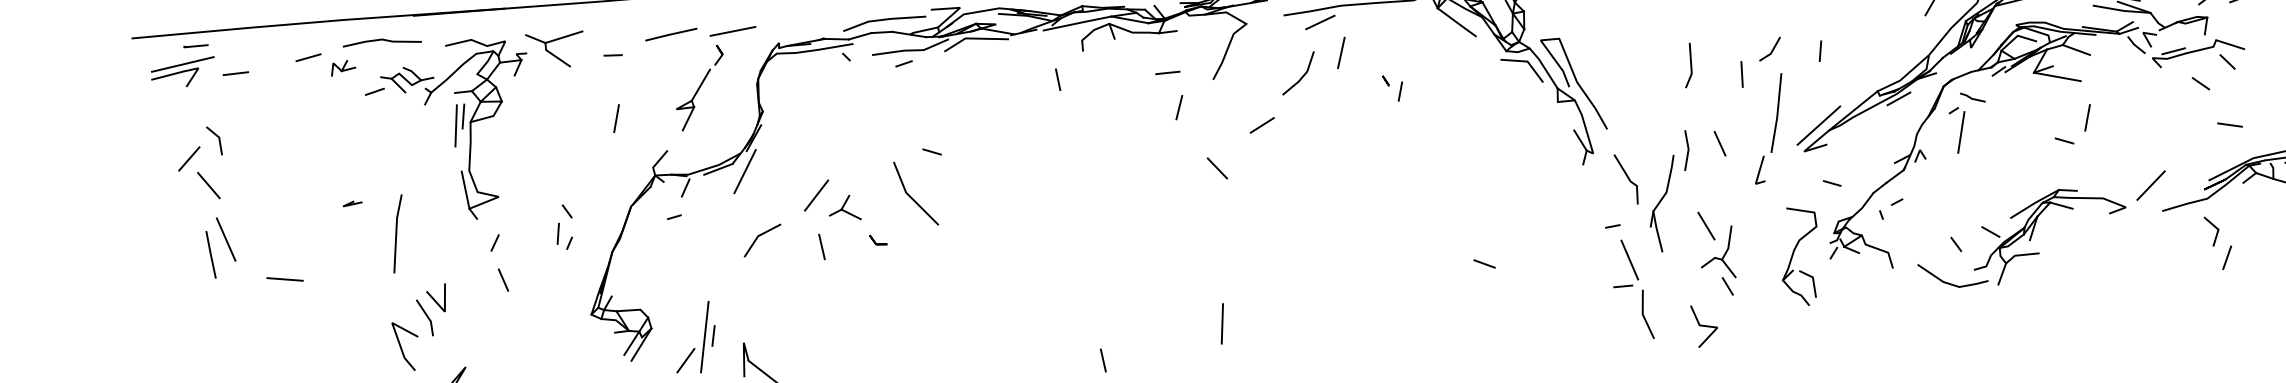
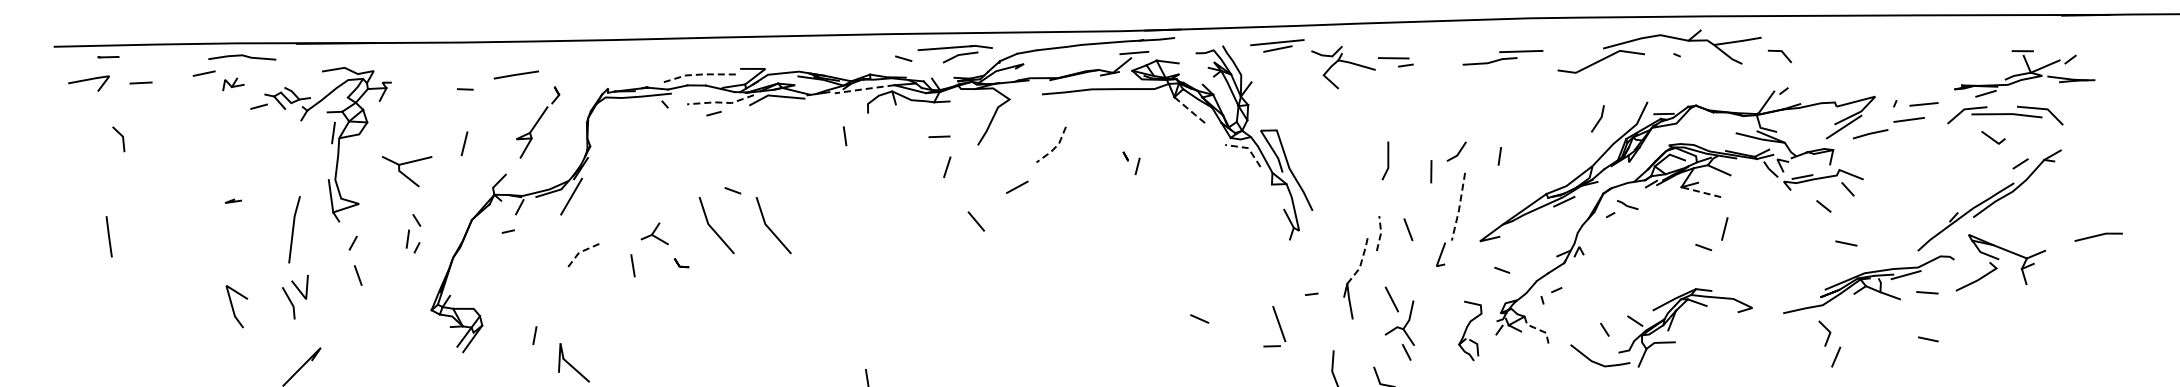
line: (882, 19) -> (698, 74), solid -> dashed
line: (1319, 22) -> (1072, 102), removed
line: (1076, 23) -> (864, 89), solid -> dashed
line: (1457, 23) -> (1190, 111), solid -> dashed
line: (733, 30) -> (569, 75), removed
line: (382, 40) -> (242, 56), moved
part: (554, 50) -> (406, 171), moved
line: (910, 50) -> (720, 102), solid -> dashed
line: (1340, 52) -> (1088, 129), removed
line: (1527, 62) -> (1248, 148), solid -> dashed
line: (182, 63) -> (95, 71), removed
line: (1303, 76) -> (1055, 147), solid -> dashed
line: (2056, 77) -> (1700, 192), solid -> dashed
line: (1777, 115) -> (1459, 208), solid -> dashed
line: (455, 125) -> (326, 140), removed
line: (1818, 125) -> (1493, 219), removed
line: (1960, 131) -> (1615, 233), removed
line: (1688, 149) -> (1381, 232), solid -> dashed
line: (188, 159) -> (95, 153), removed
line: (1626, 177) -> (1326, 253), removed
line: (207, 184) -> (110, 176), removed
line: (1668, 184) -> (1361, 261), solid -> dashed
line: (2150, 185) -> (1774, 290), removed
line: (978, 192) -> (770, 228), added
line: (816, 195) -> (631, 221), removed
line: (397, 232) -> (294, 228), moved
line: (757, 235) -> (578, 252), solid -> dashed
line: (225, 239) -> (122, 224), removed
line: (1880, 250) -> (1539, 330), solid -> dashed
part: (1800, 255) -> (1470, 330), size x0.7
part: (1624, 263) -> (1274, 326), moved
line: (285, 279) -> (171, 262), removed
line: (1222, 323) -> (971, 354), removed
line: (704, 337) -> (527, 336), removed
line: (402, 346) -> (233, 306), moved
line: (685, 359) -> (509, 354), removed

